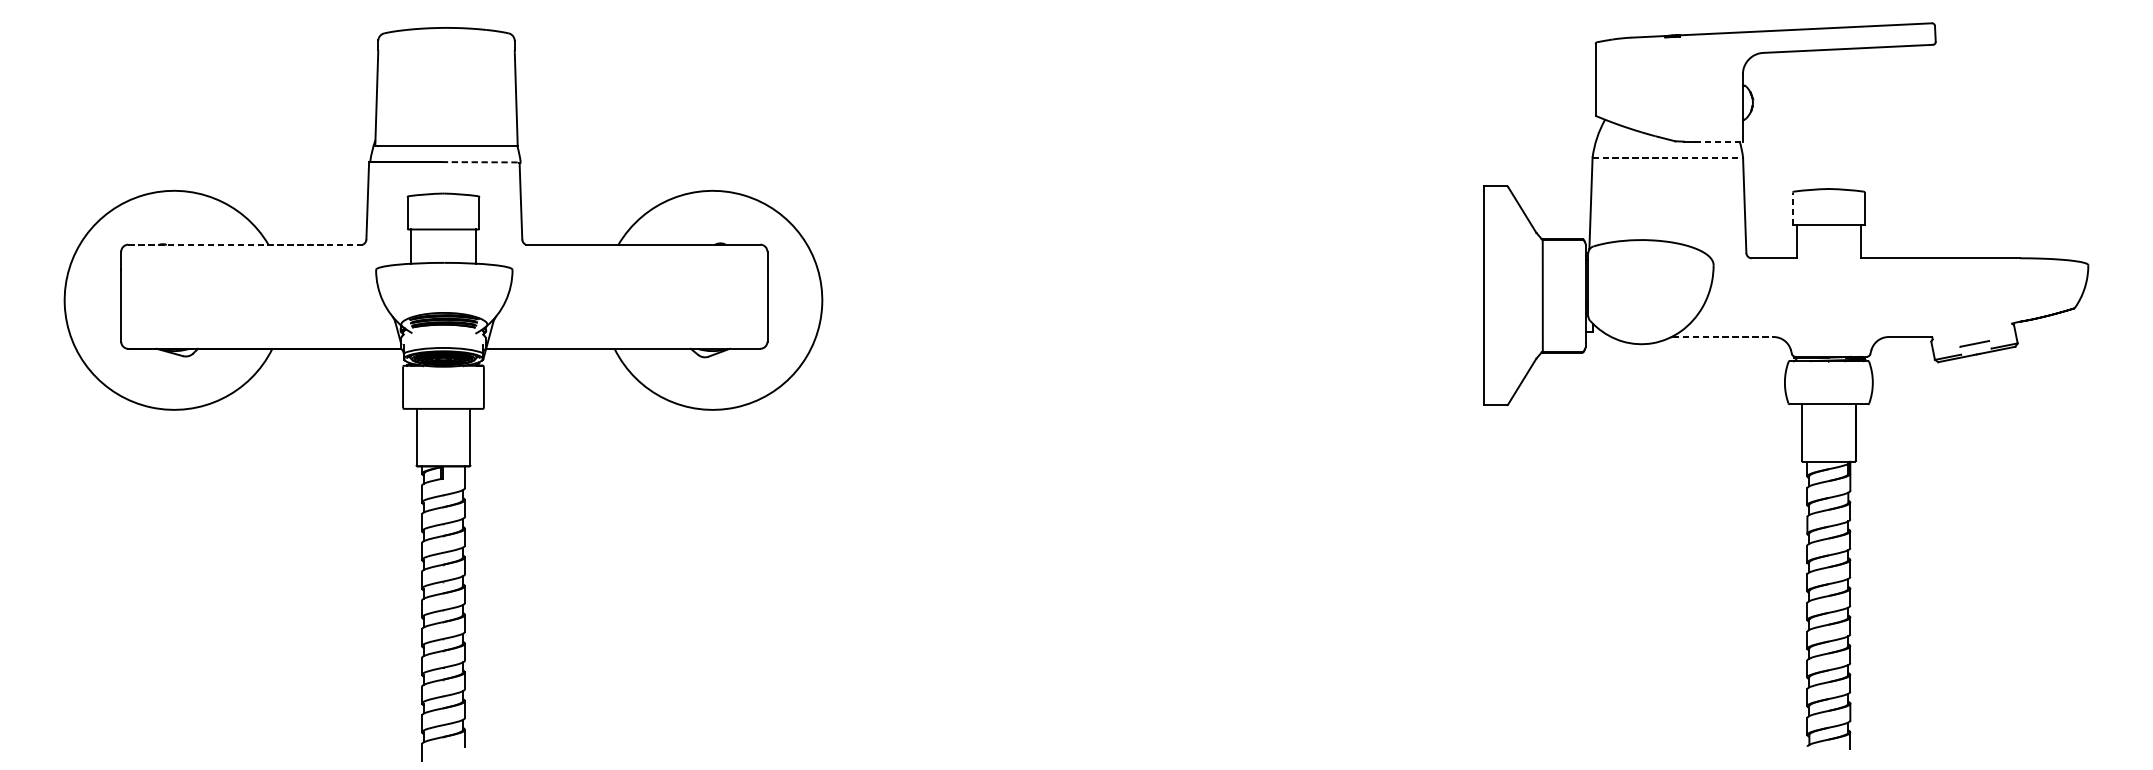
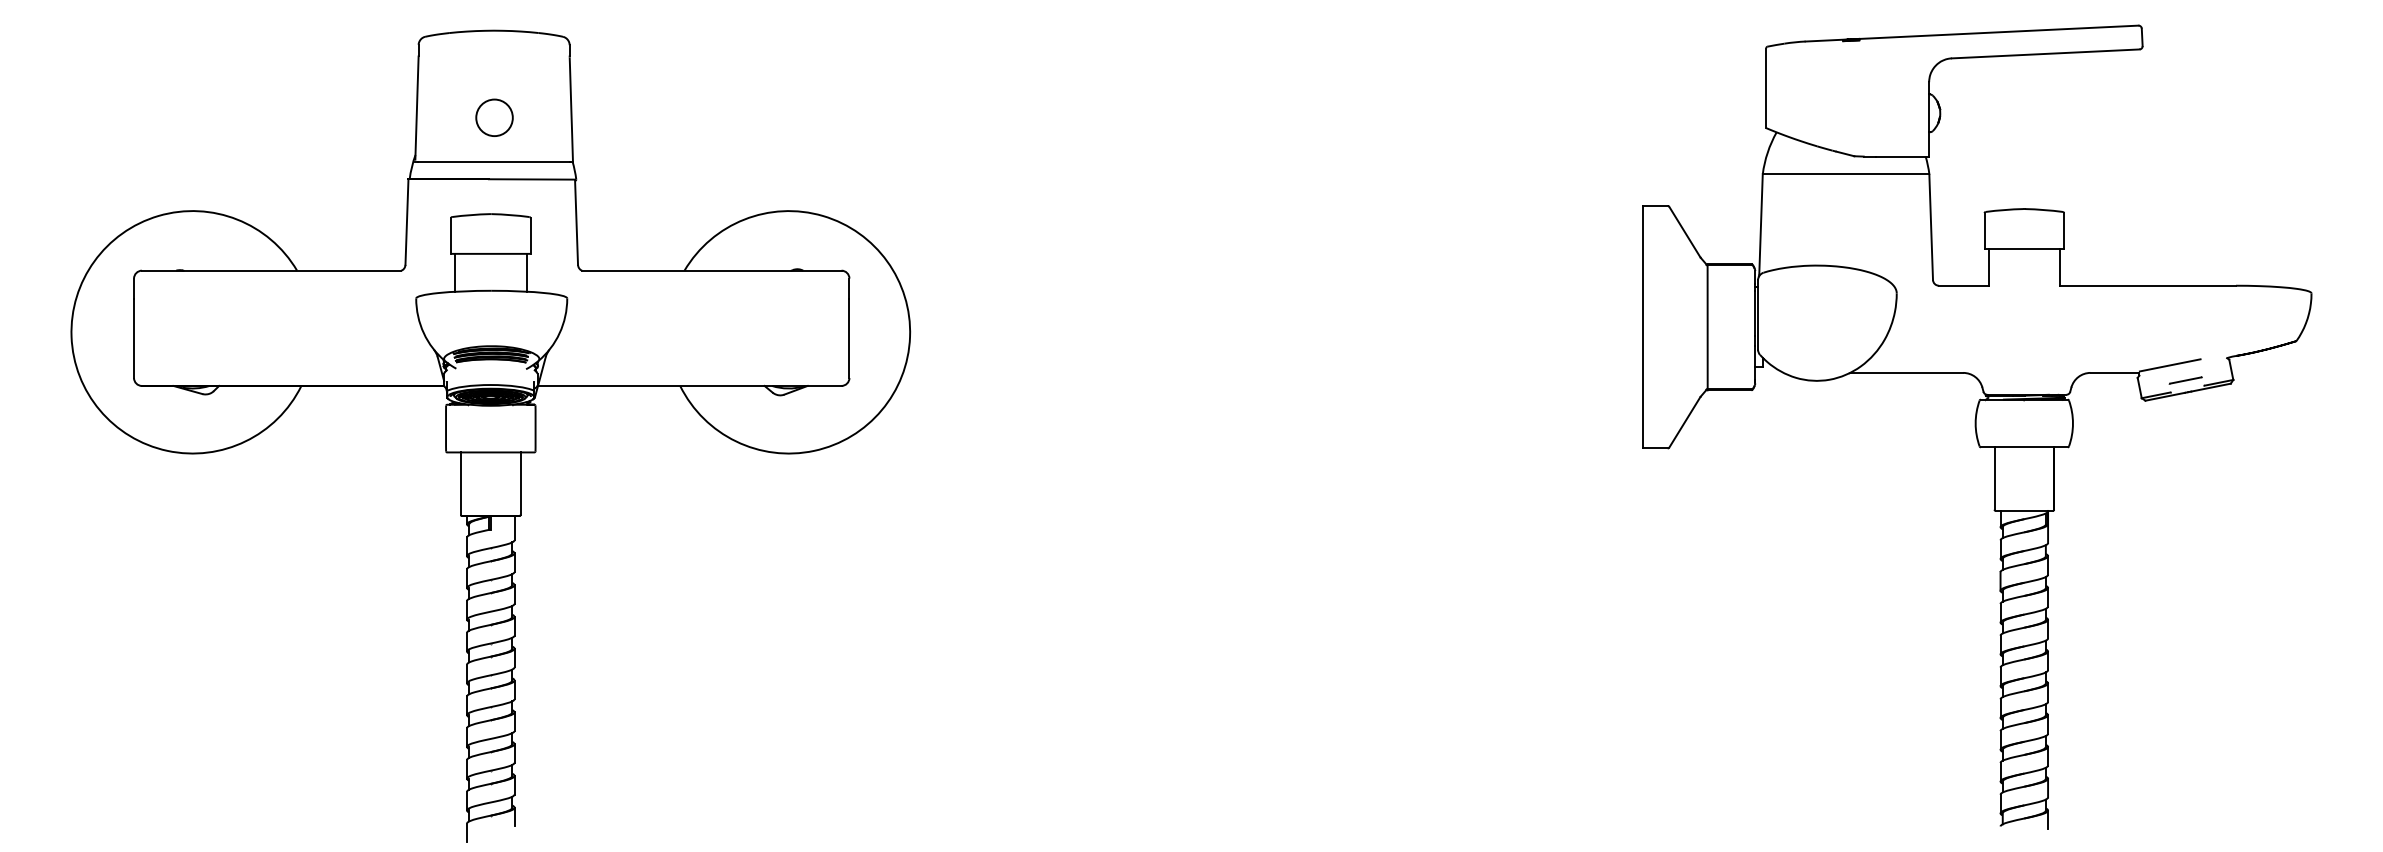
circle: (446, 106) -> (494, 117), added
line: (1719, 141) -> (1903, 156), dashed -> solid
line: (1668, 157) -> (1846, 174), dashed -> solid
line: (481, 162) -> (532, 179), dashed -> solid
line: (1792, 208) -> (1984, 230), dashed -> solid
line: (245, 244) -> (271, 270), dashed -> solid
line: (1960, 330) -> (2169, 365), added
line: (1723, 336) -> (1907, 372), dashed -> solid

